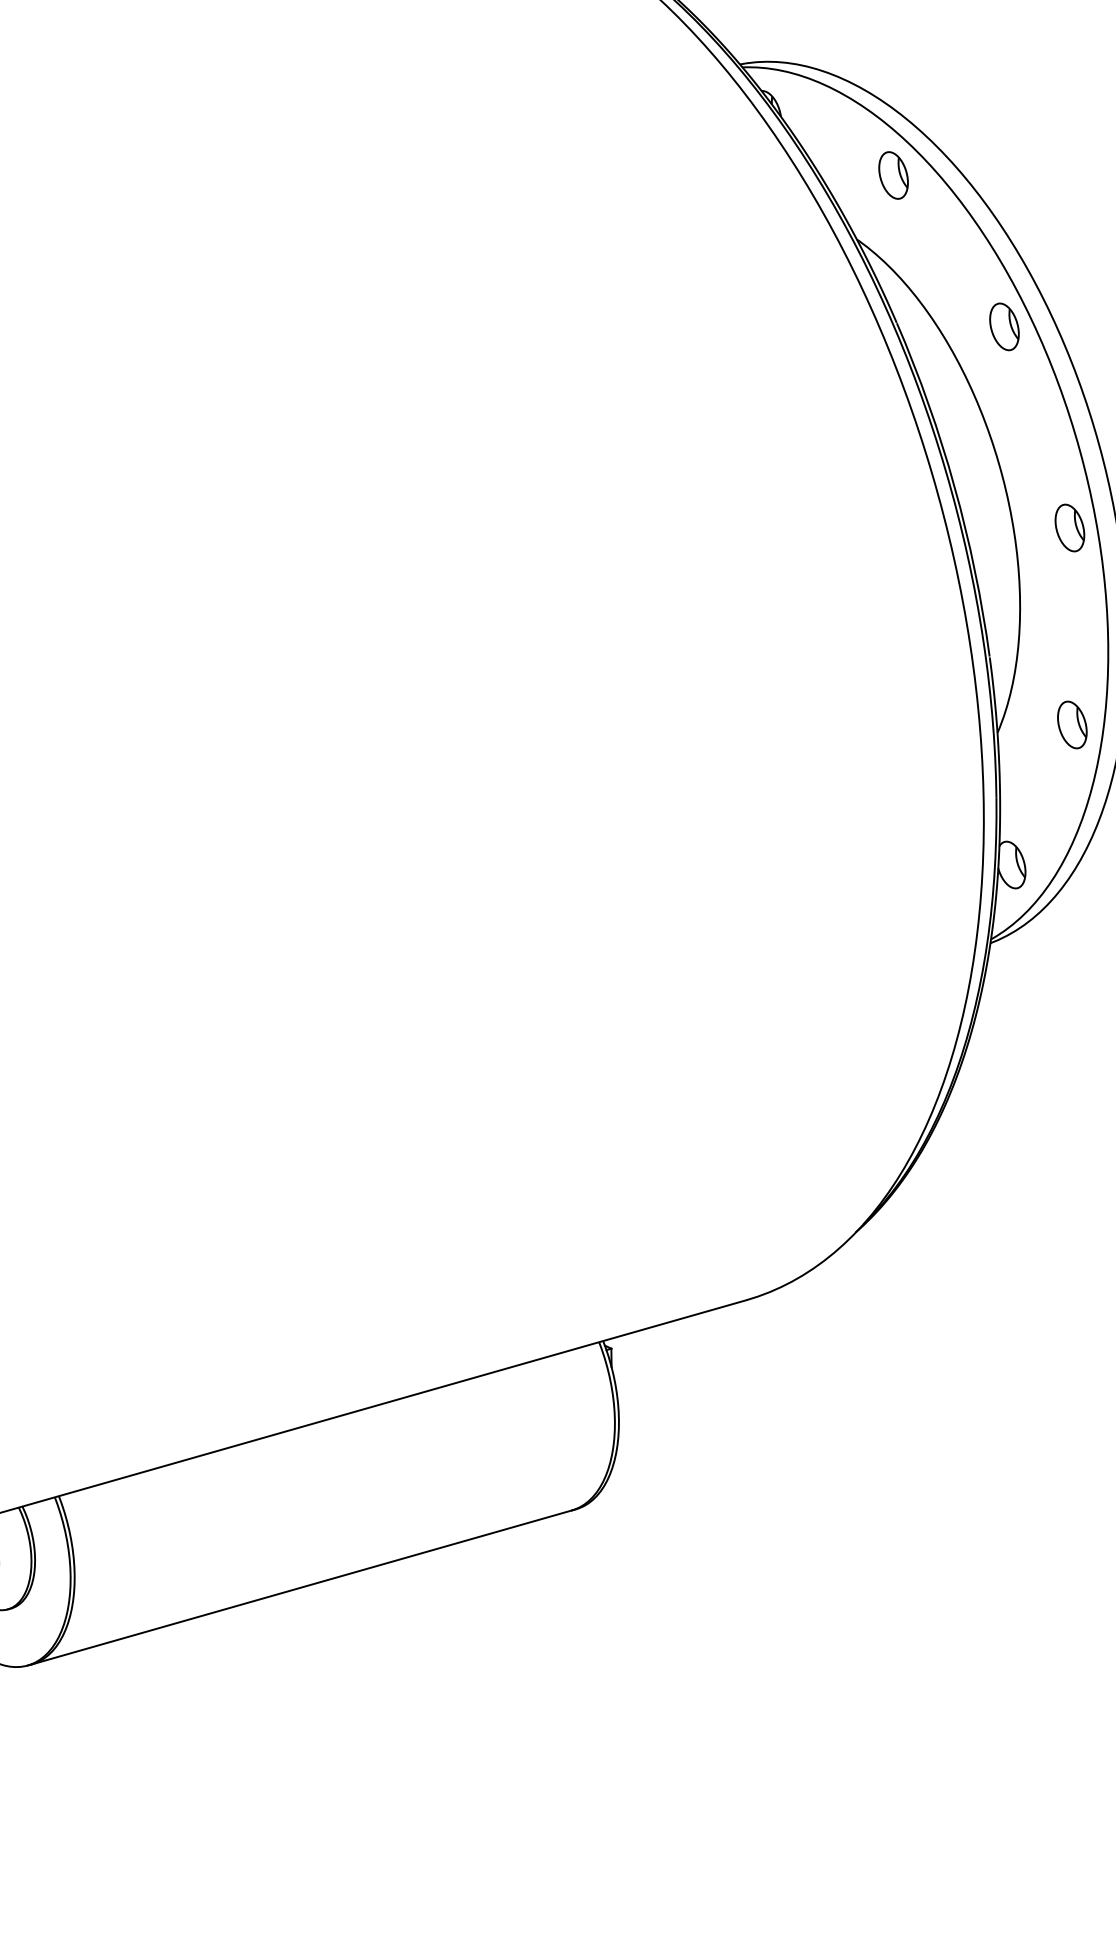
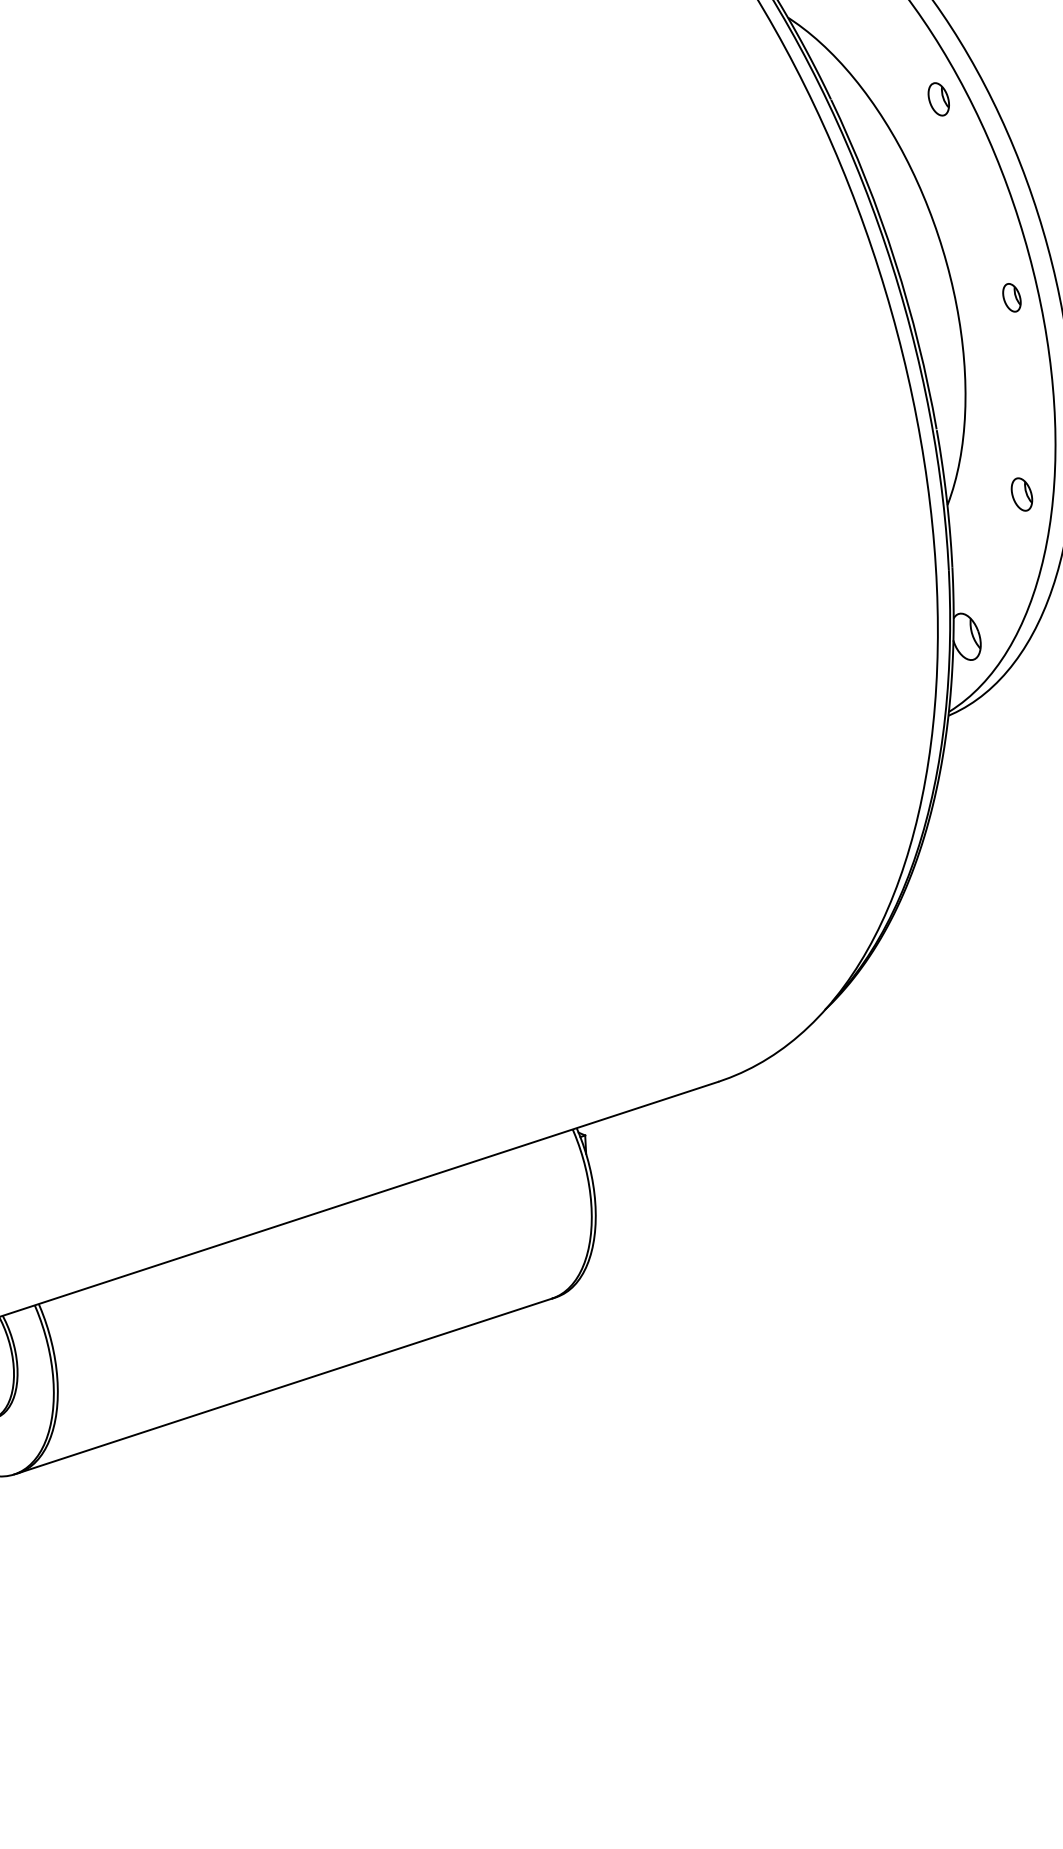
part: (1004, 326) -> (938, 98), size x0.7
part: (1069, 527) -> (1011, 297), size x0.6
part: (1072, 724) -> (1022, 494), size x0.7

